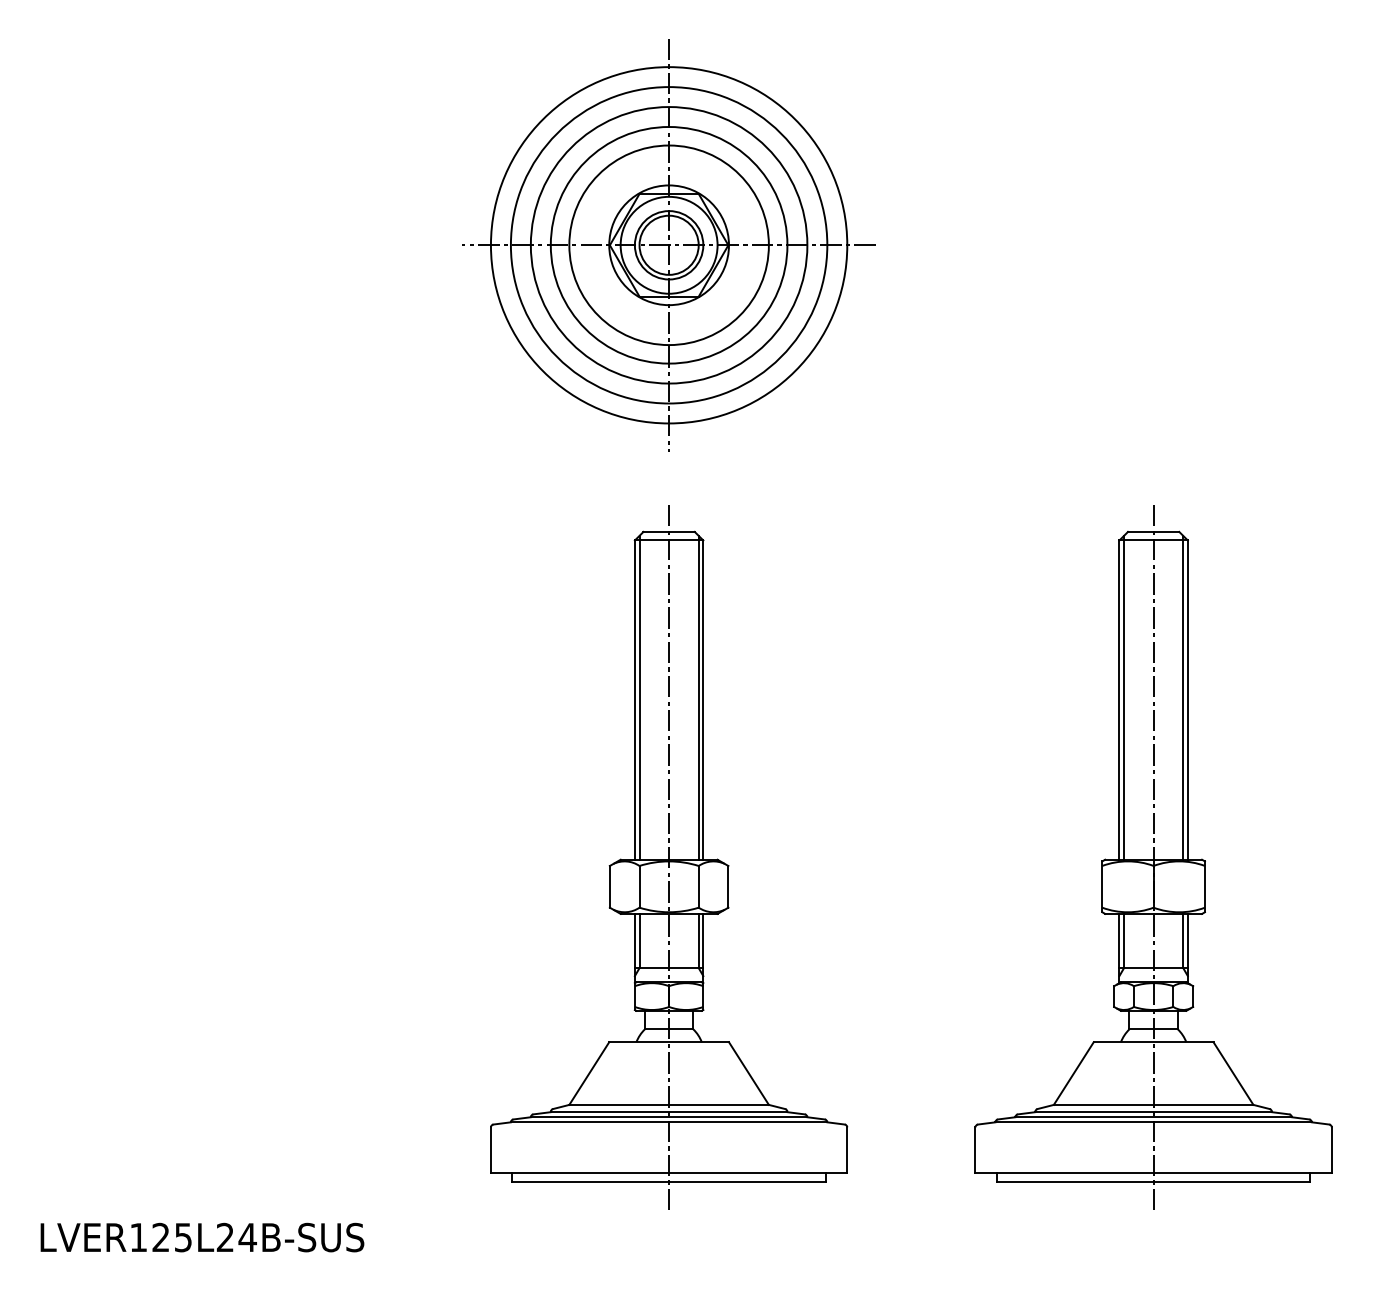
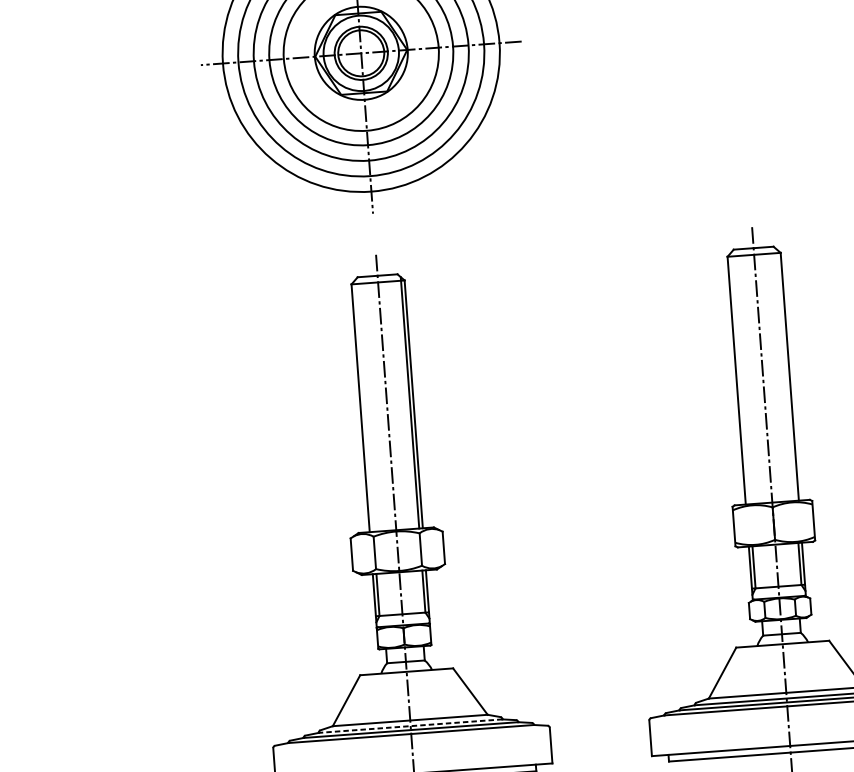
line: (639, 697) -> (364, 405), removed
line: (1124, 697) -> (740, 378), removed
line: (1183, 697) -> (786, 374), removed
line: (668, 1112) -> (410, 726), solid -> dashed

